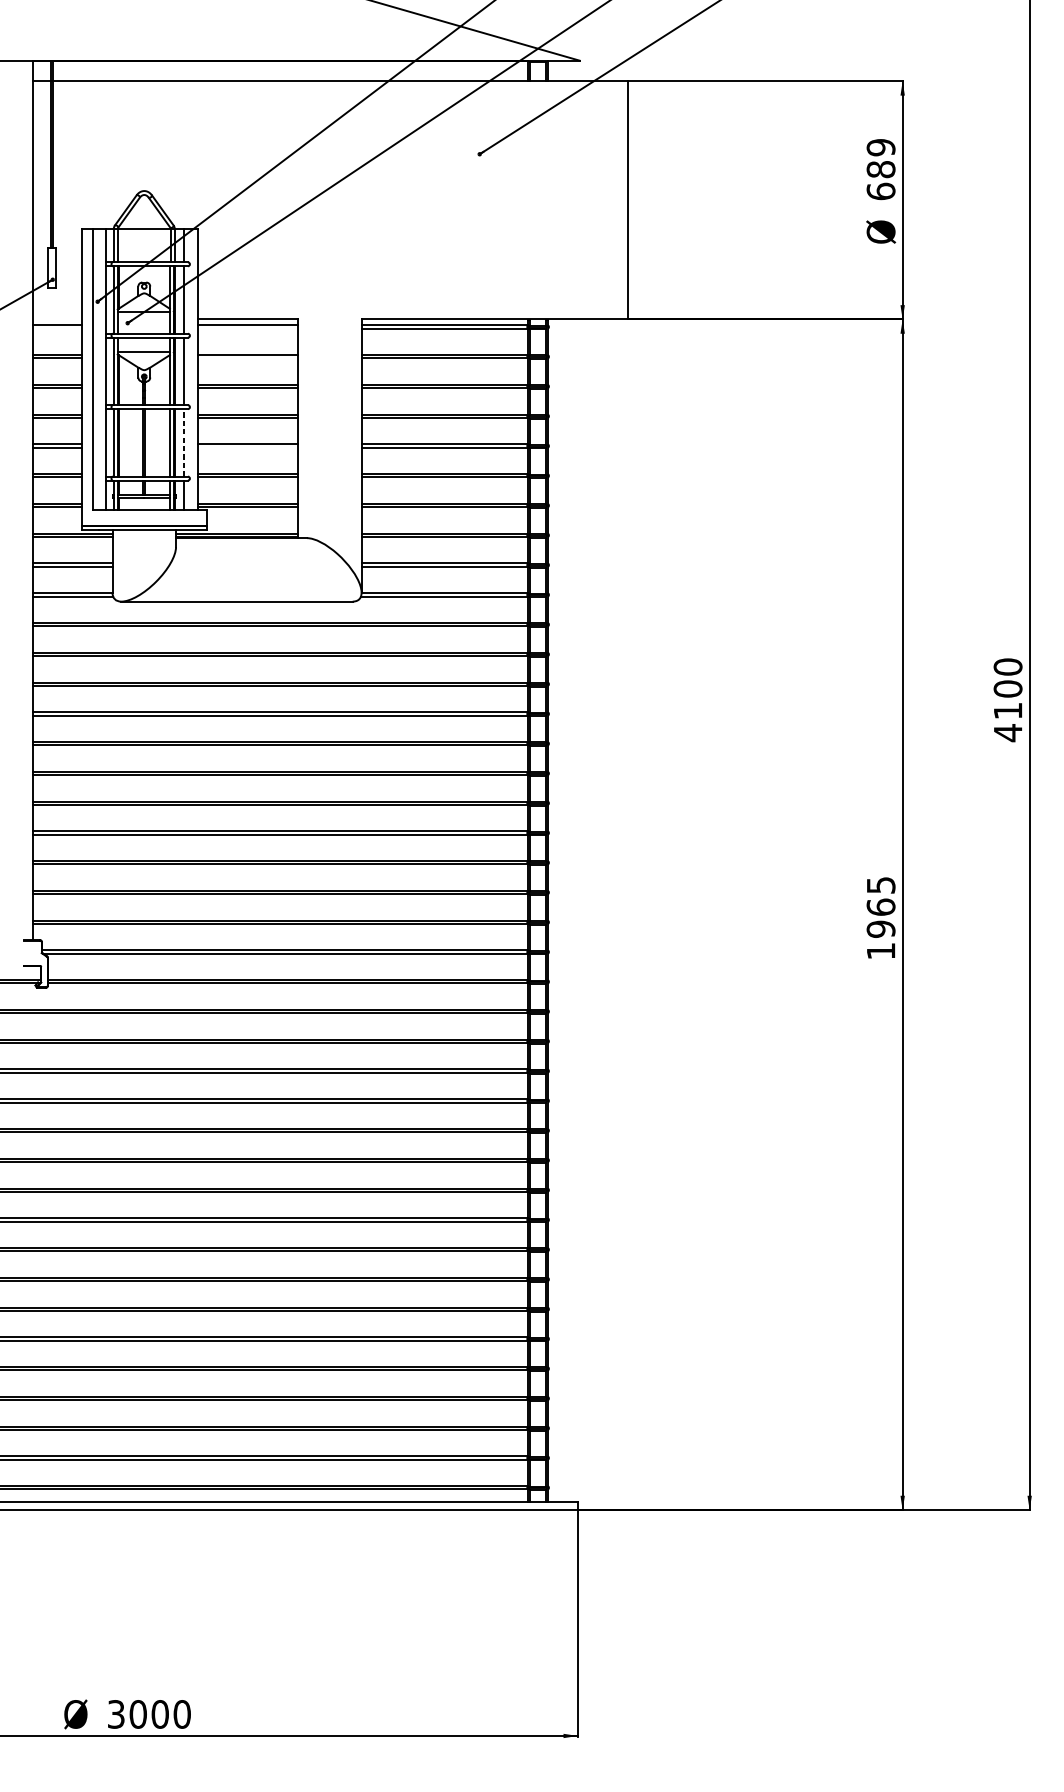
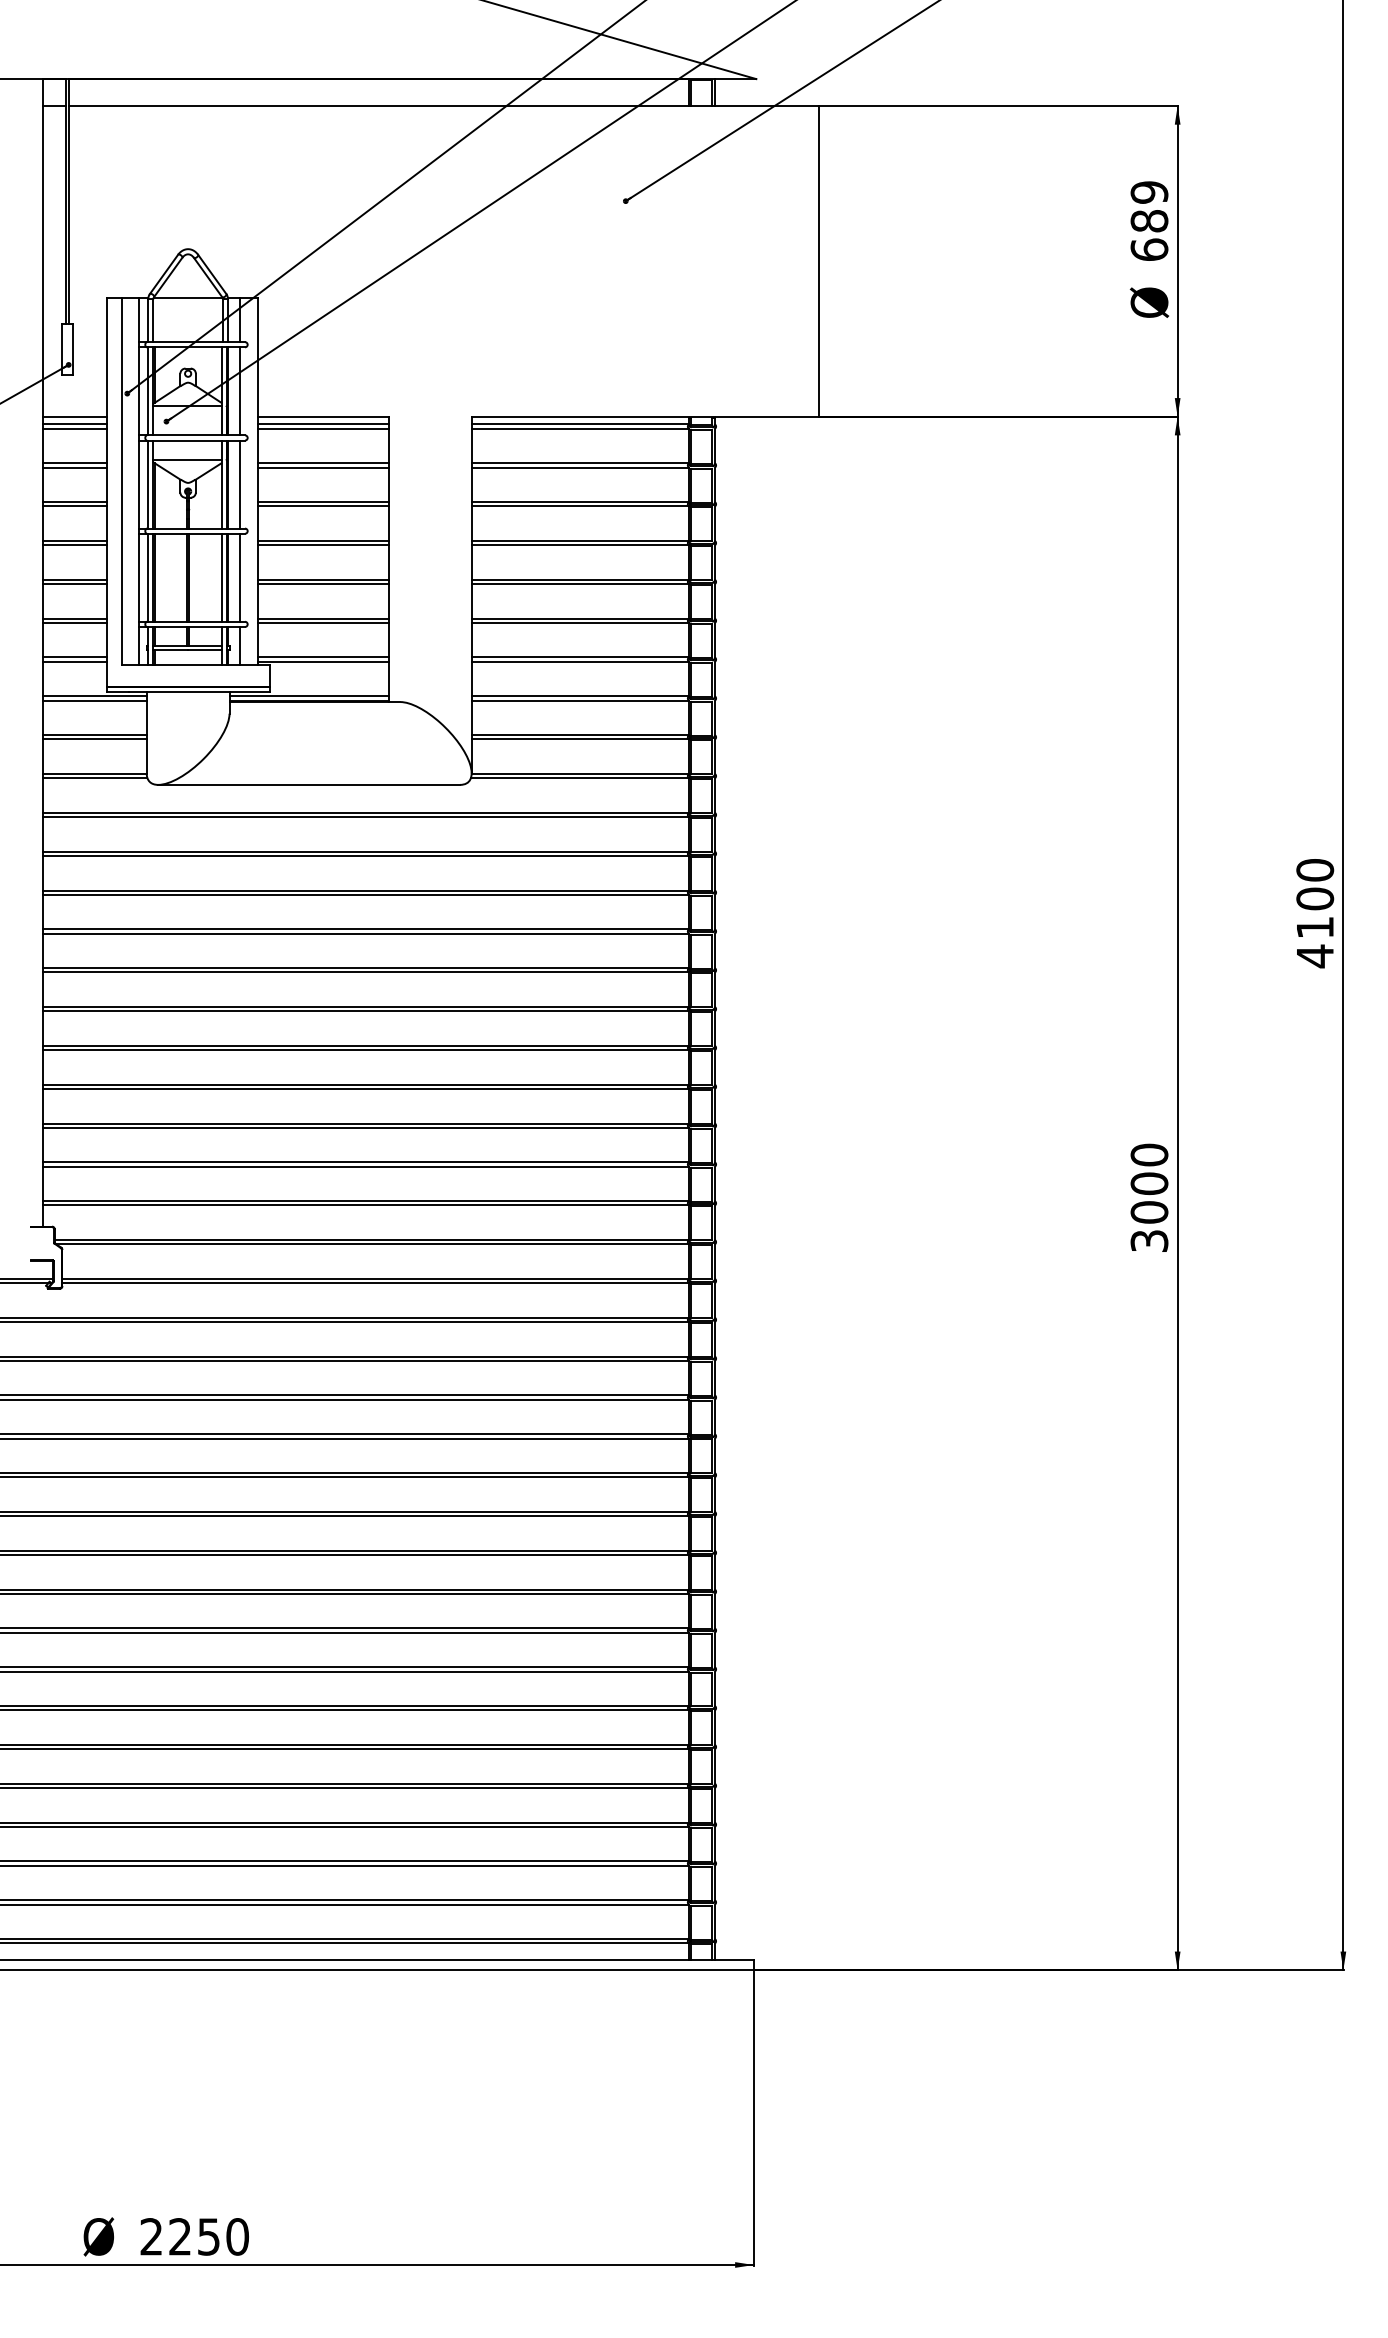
line: (57, 319) -> (74, 416), added
line: (57, 328) -> (74, 428), added
line: (248, 328) -> (323, 428), added
line: (248, 358) -> (323, 467), added
line: (184, 442) -> (240, 577), dashed -> solid
line: (248, 448) -> (323, 584), added
text: (881, 917) -> (1149, 1197), 1965 -> 3000
text: (138, 1714) -> (180, 2236), 3000 -> 2250

